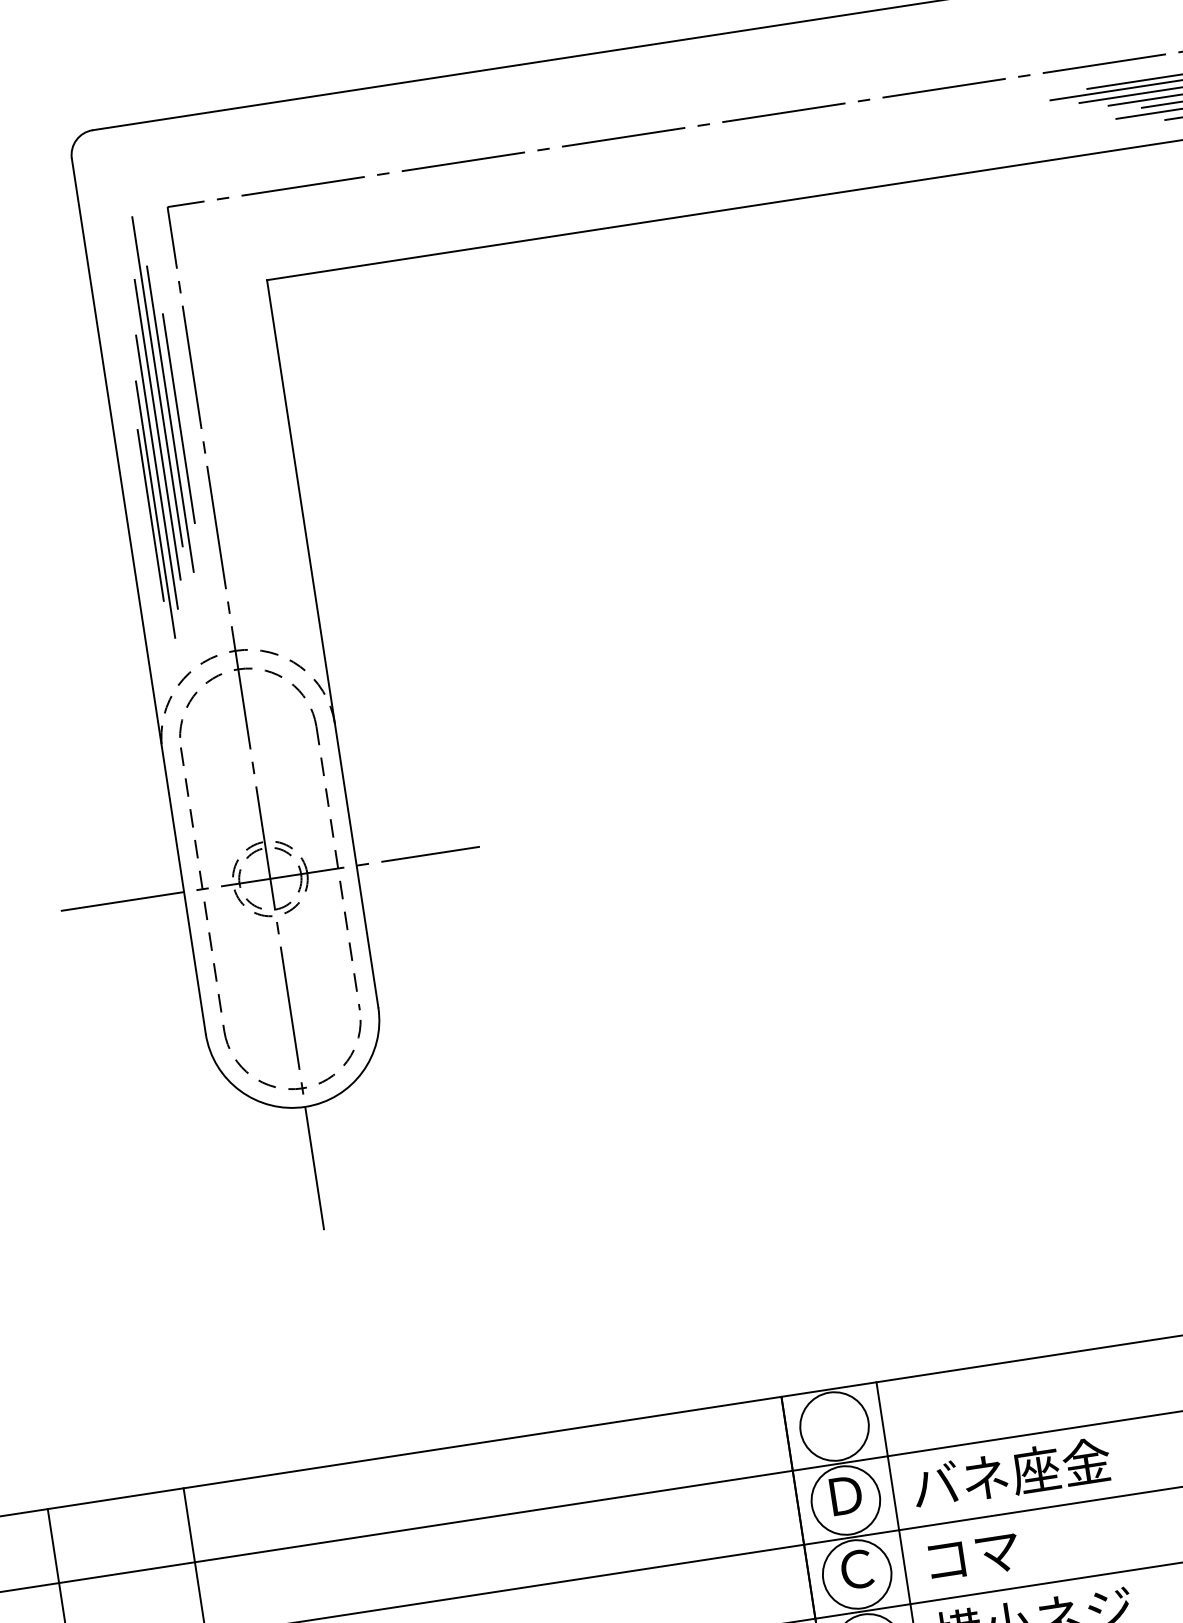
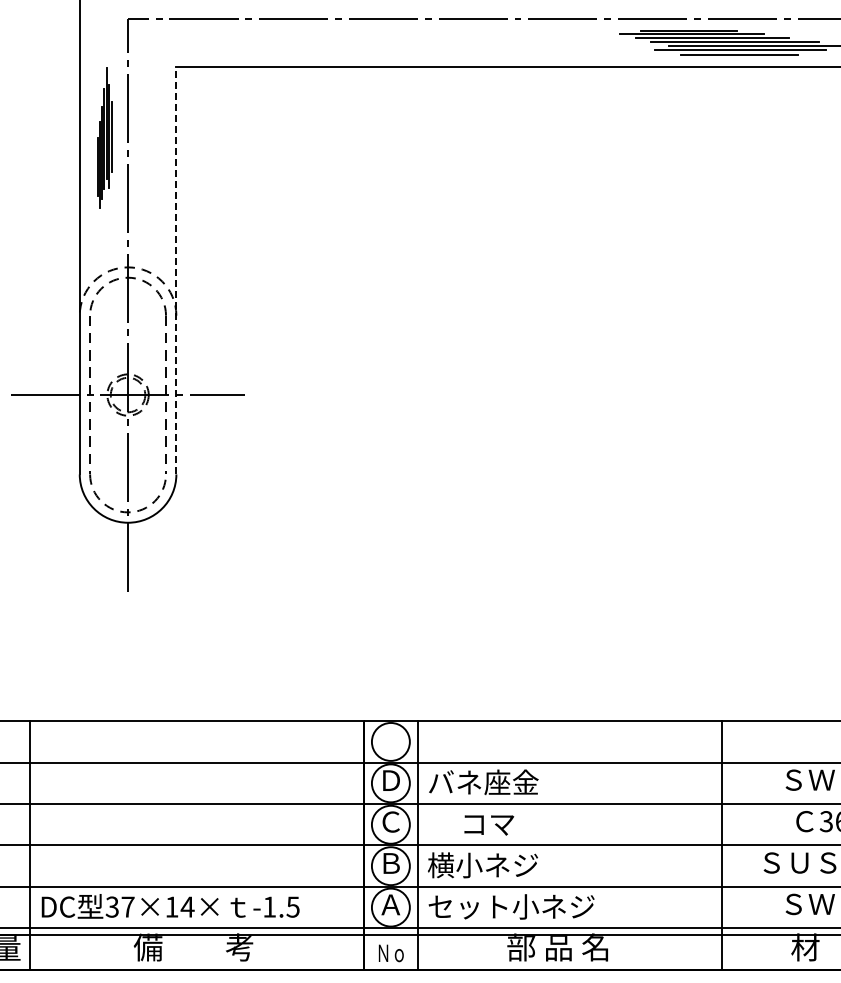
part: (157, 425) -> (104, 137), size x0.6
line: (322, 643) -> (176, 270), solid -> dashed
text: (974, 1557) -> (489, 825), moved

